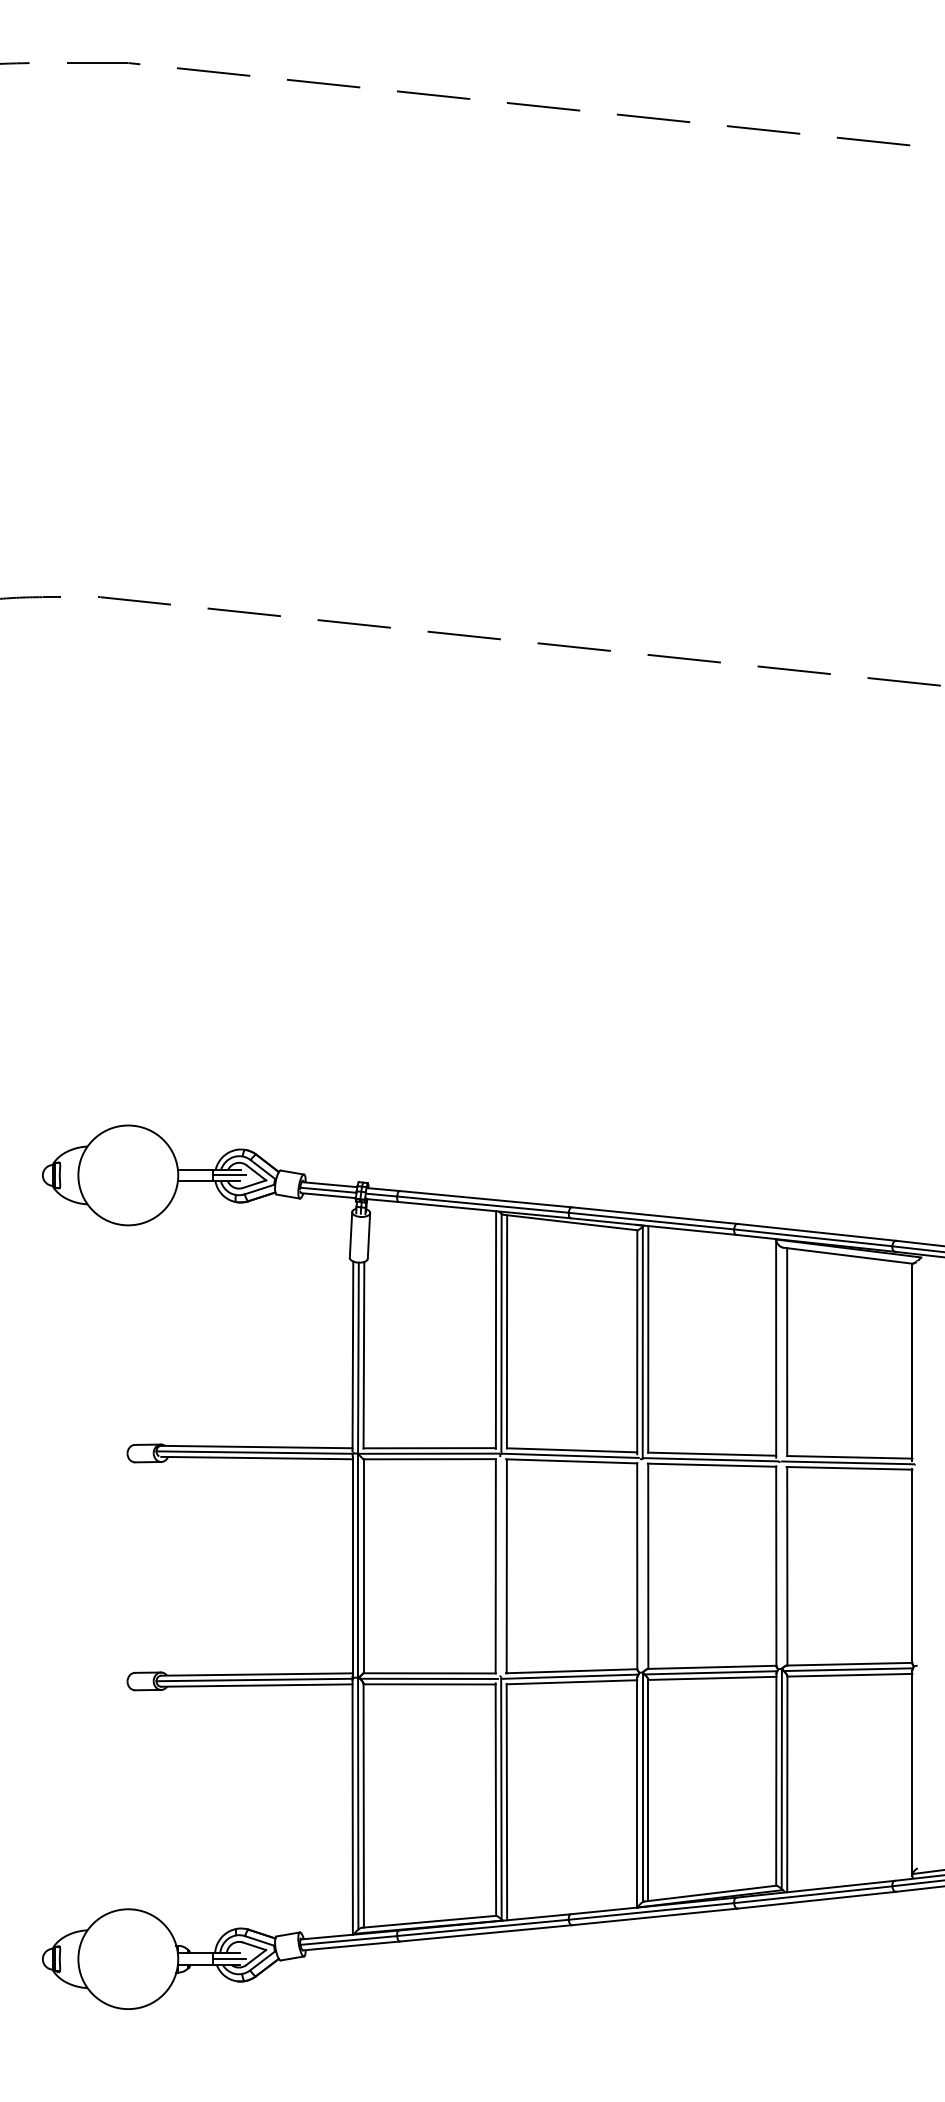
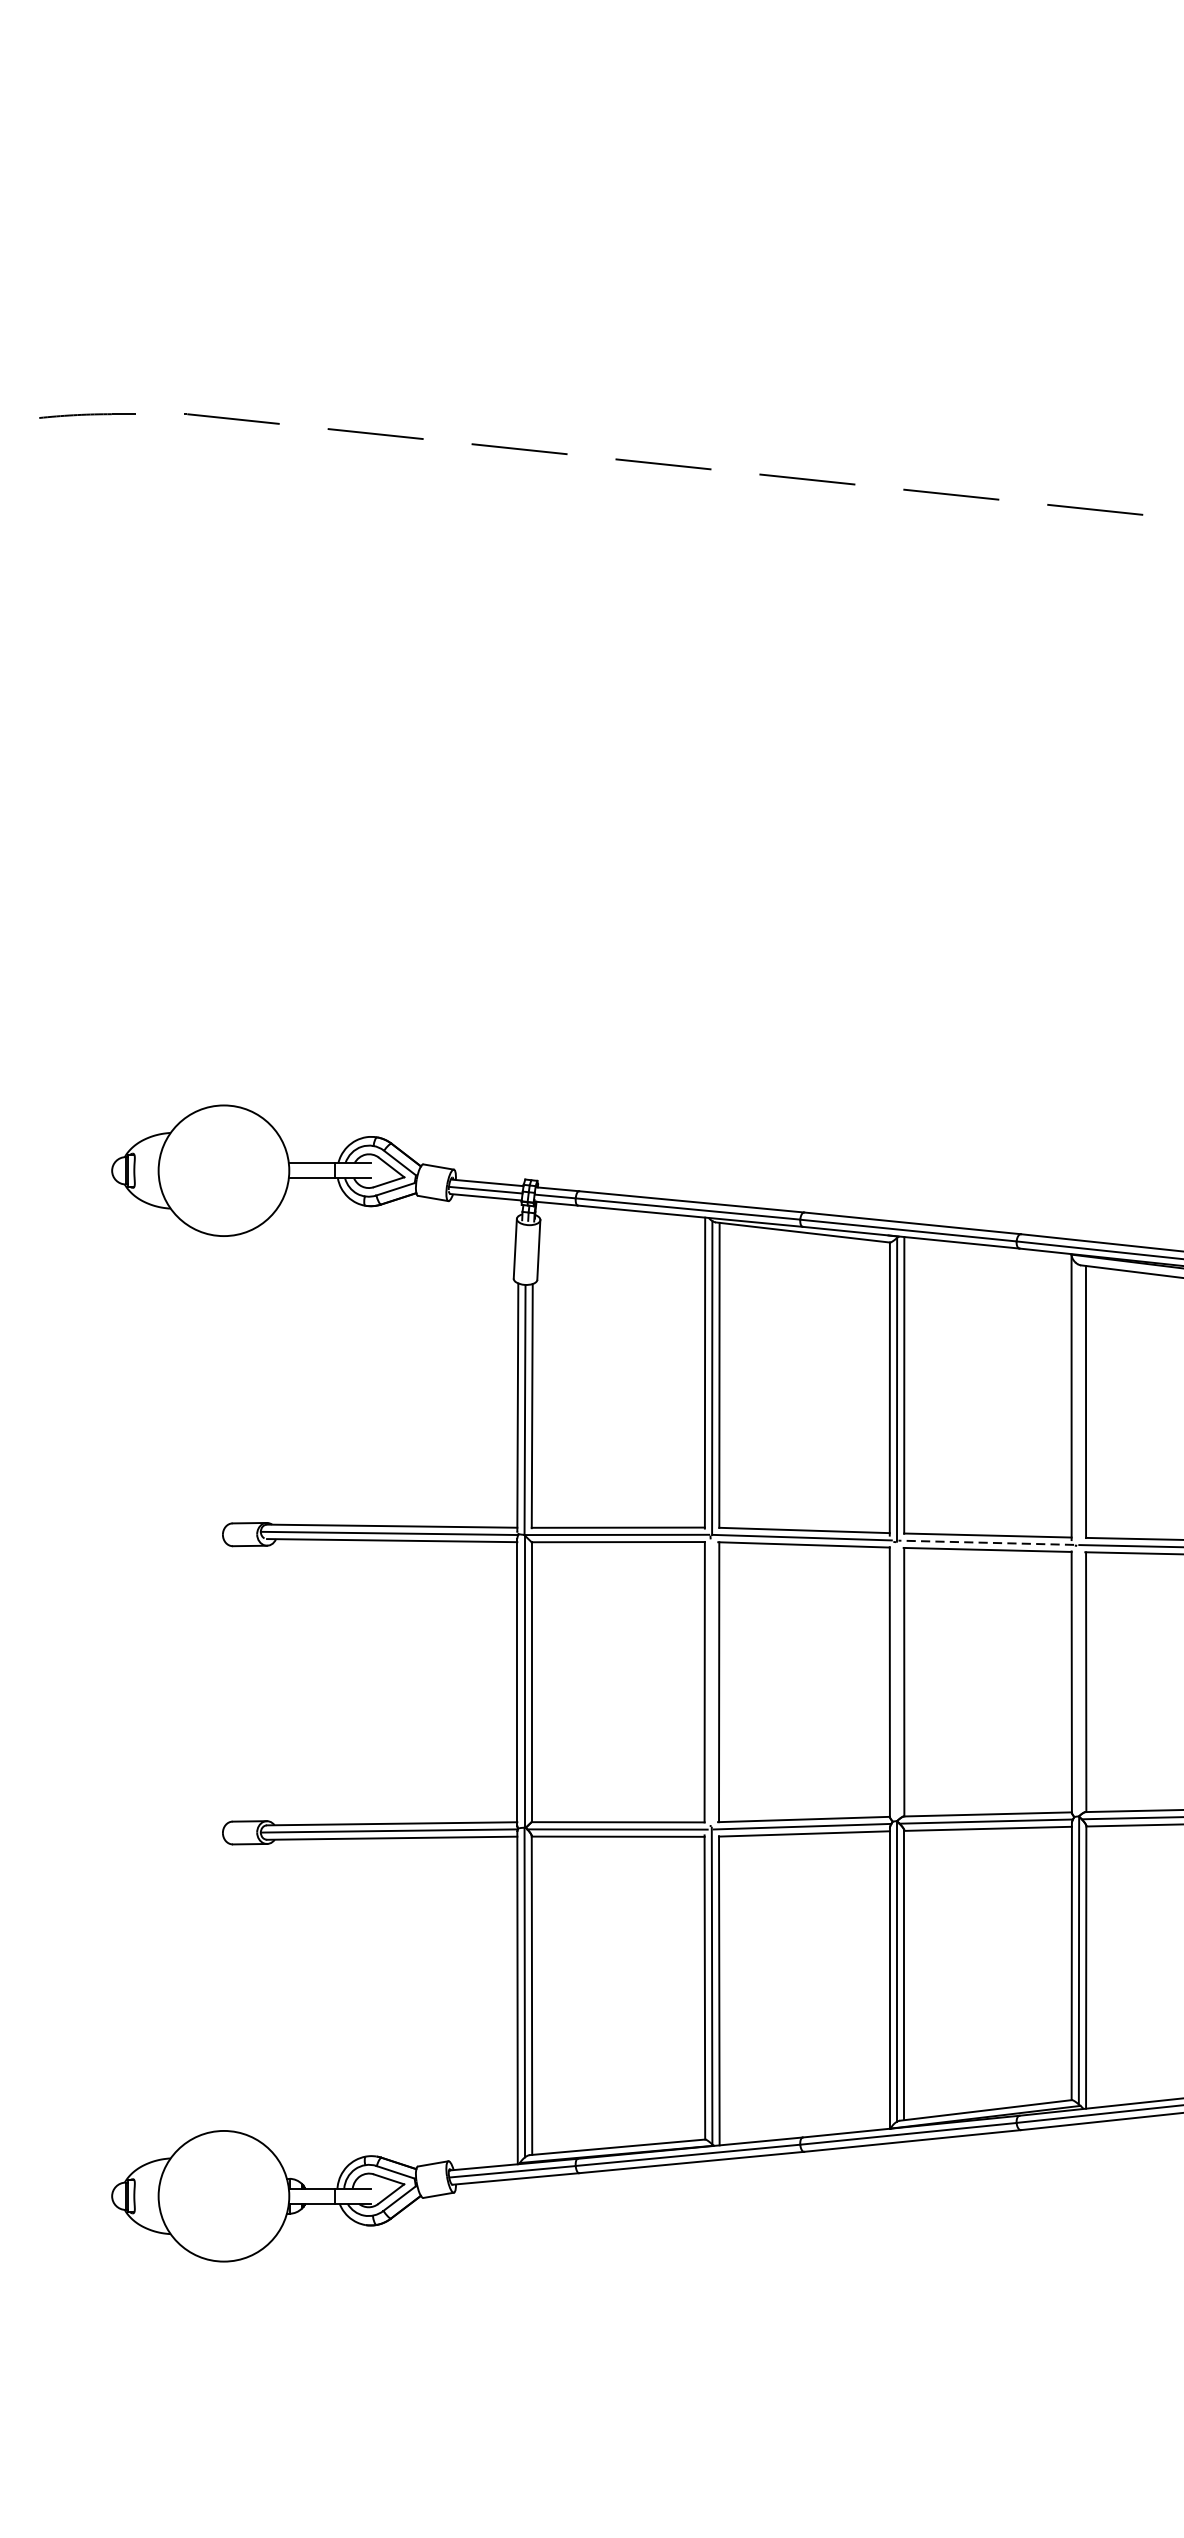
line: (229, 1175) -> (356, 1170), removed
line: (710, 1459) -> (985, 1542), solid -> dashed
line: (229, 1959) -> (356, 2196), removed

